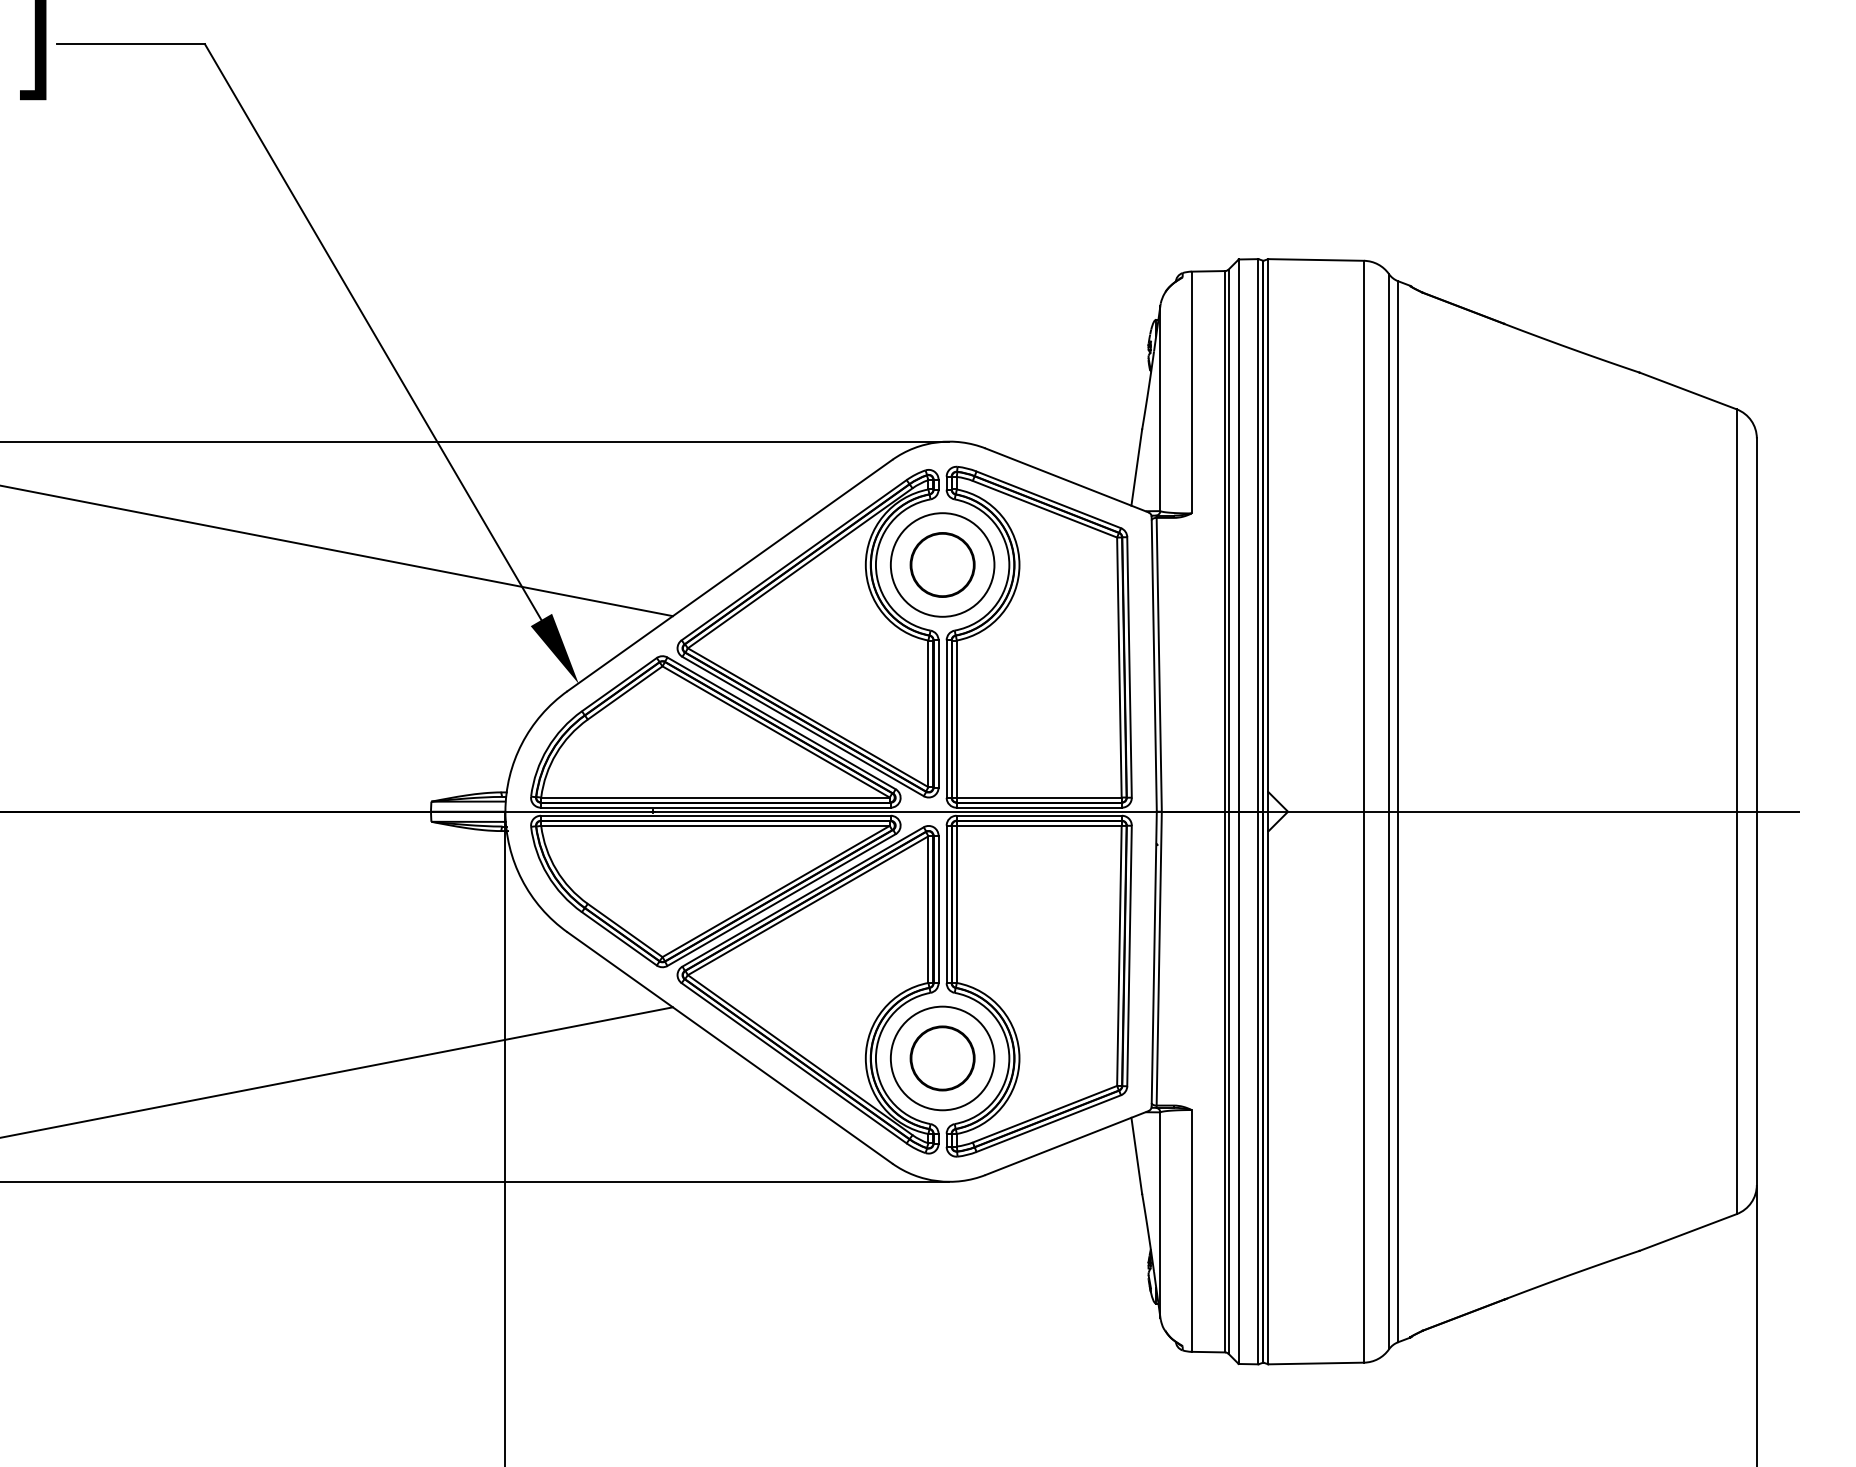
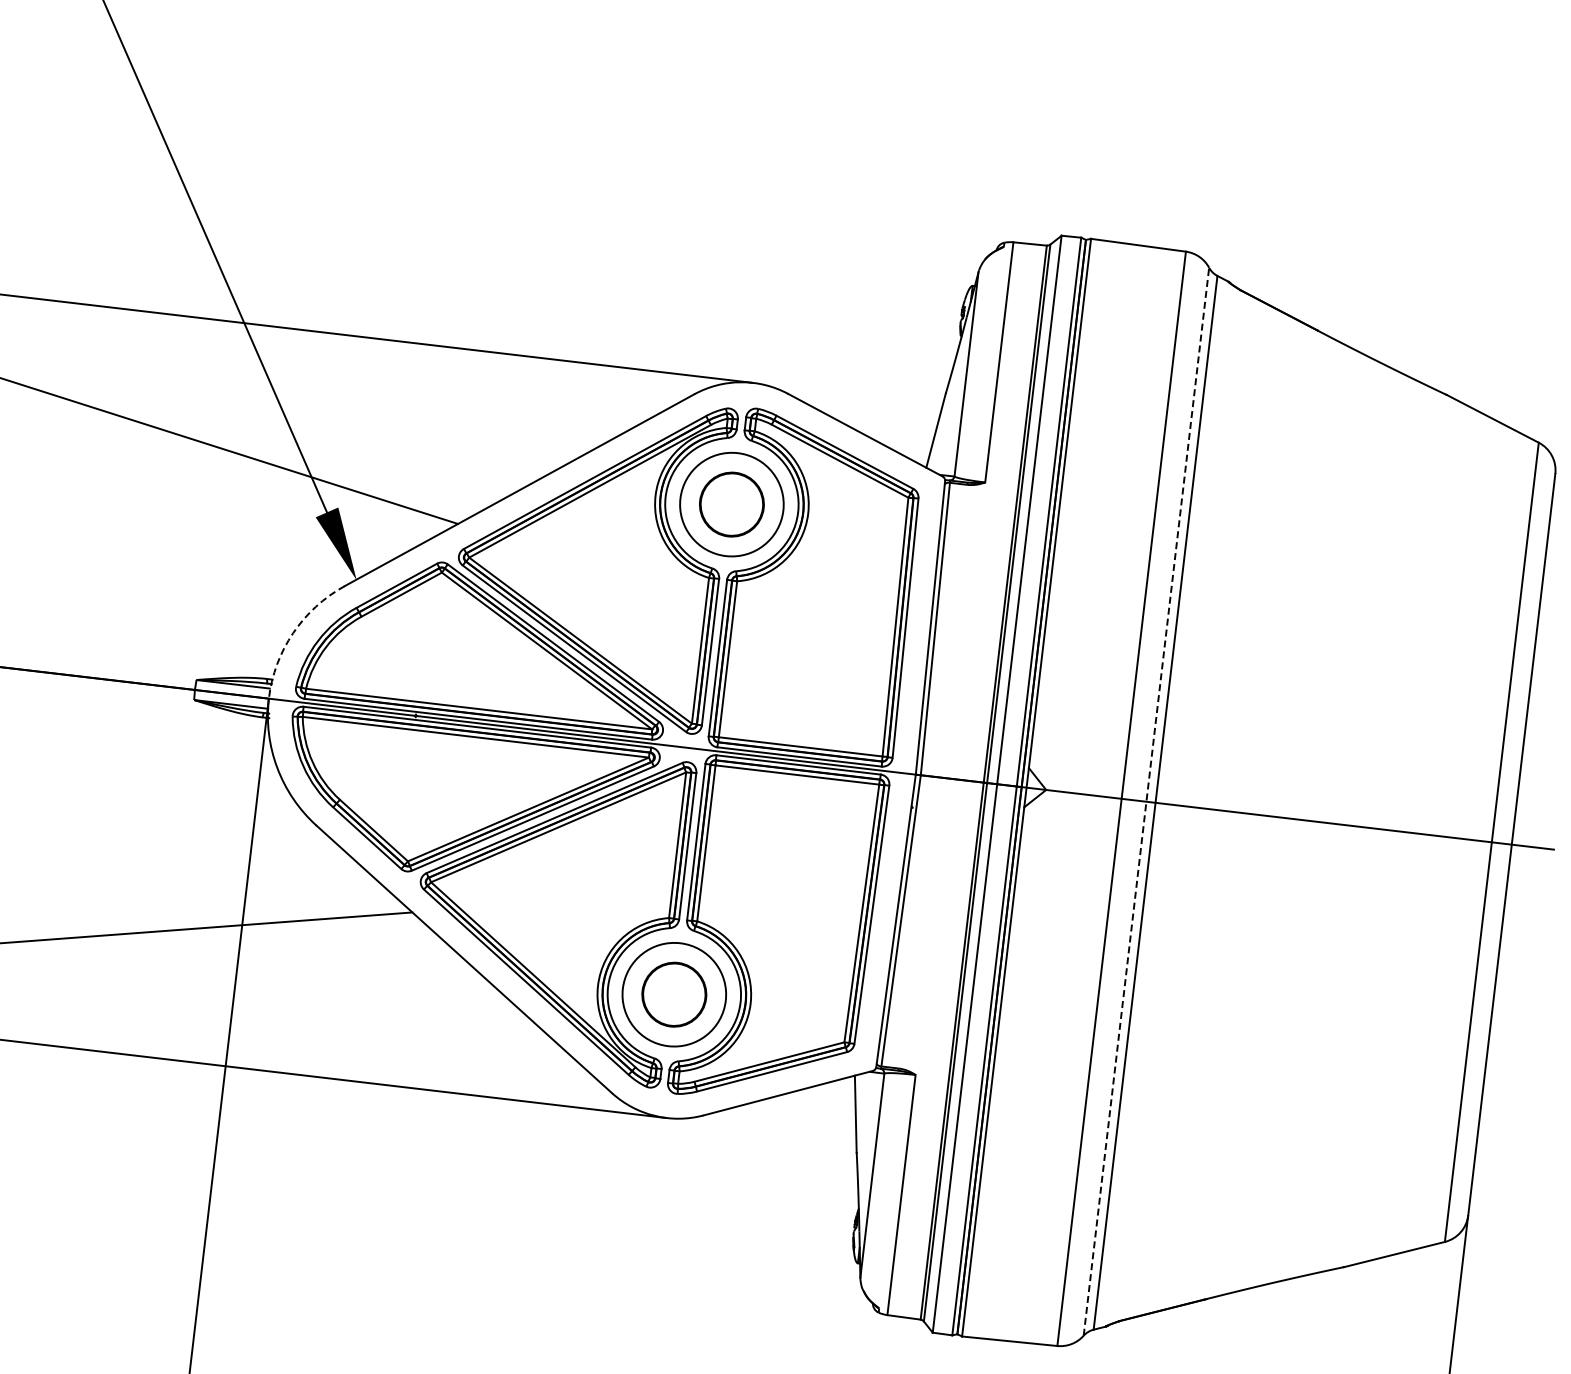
arc: (521, 743) -> (292, 632), solid -> dashed
line: (1388, 811) -> (1145, 801), solid -> dashed

